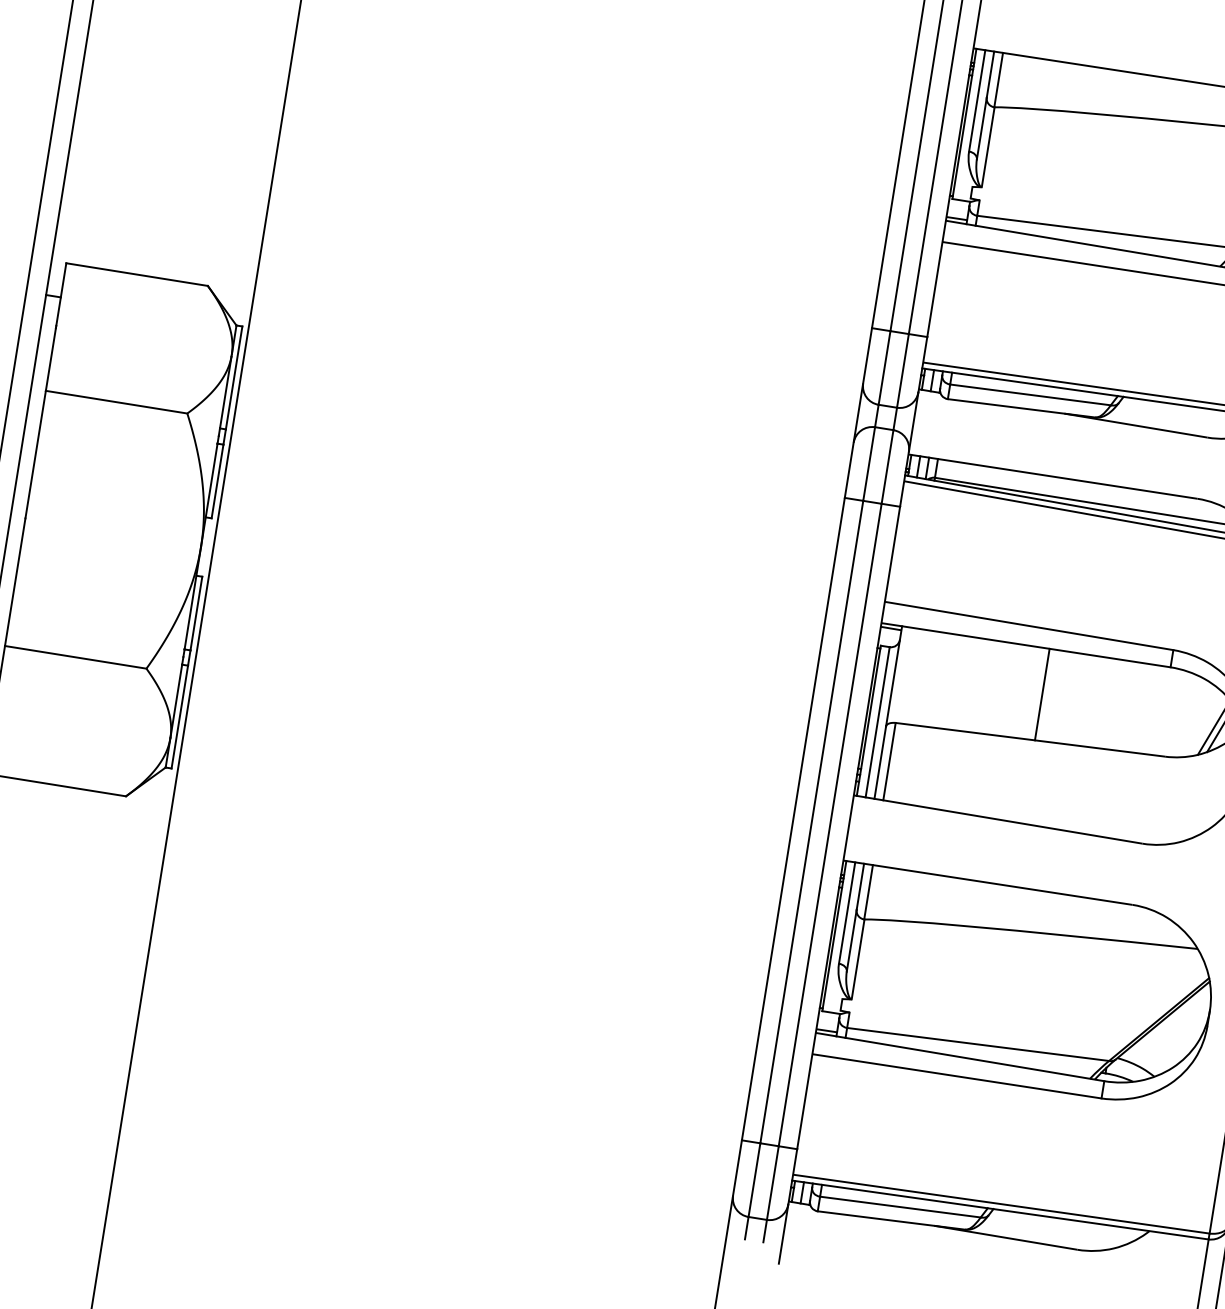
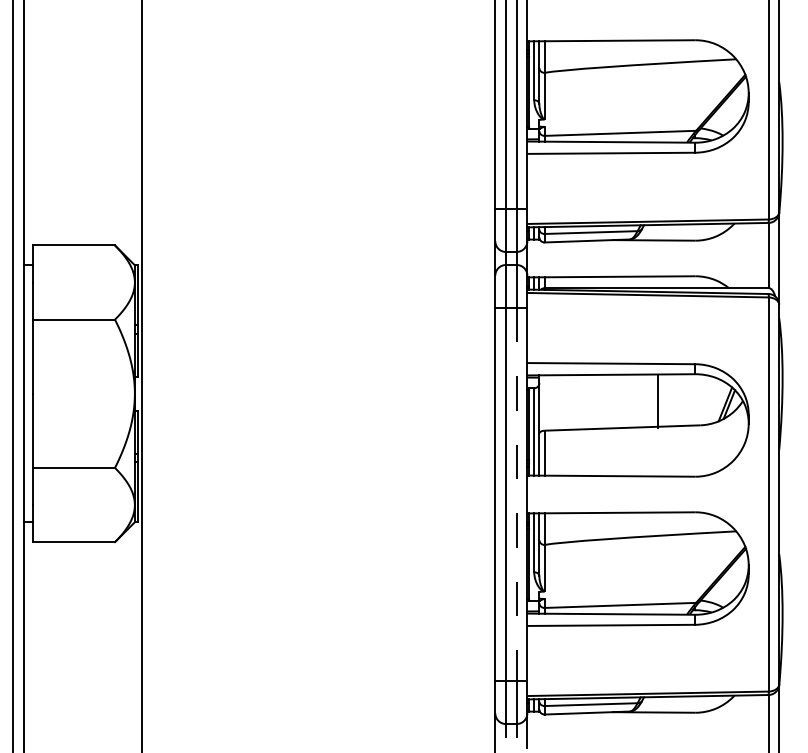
line: (1043, 693) -> (658, 400), moved
line: (829, 824) -> (516, 494), solid -> dashed

